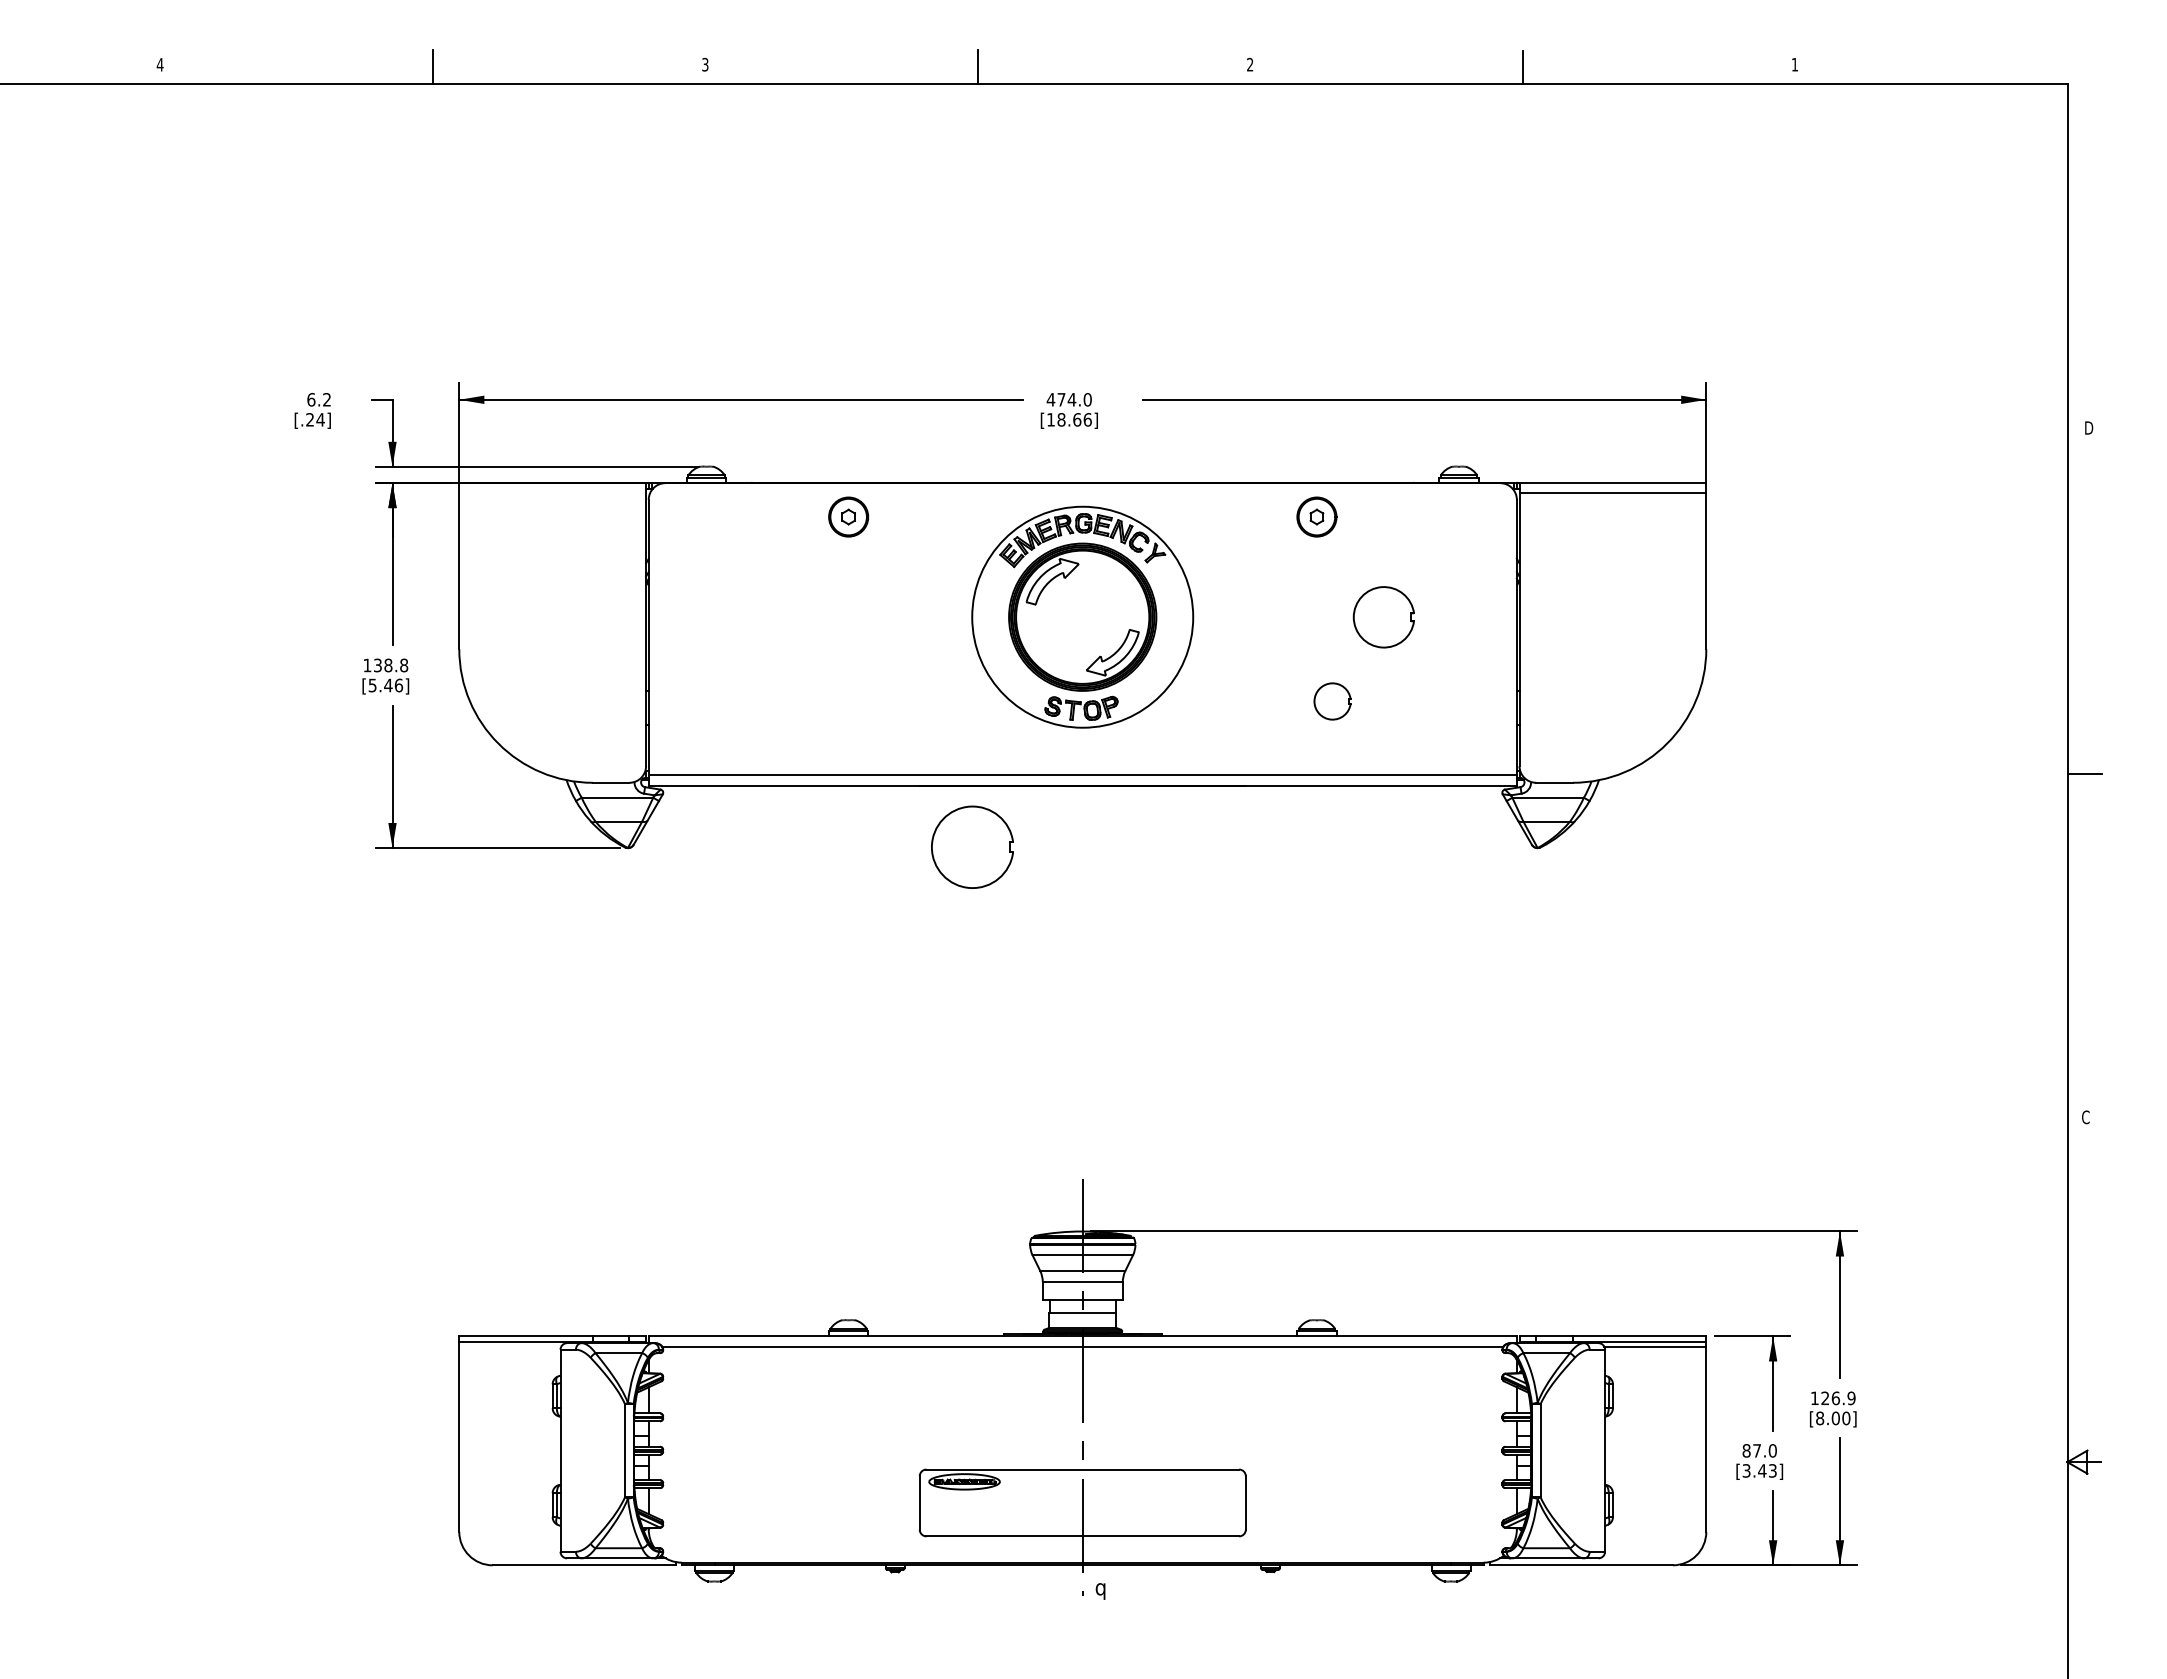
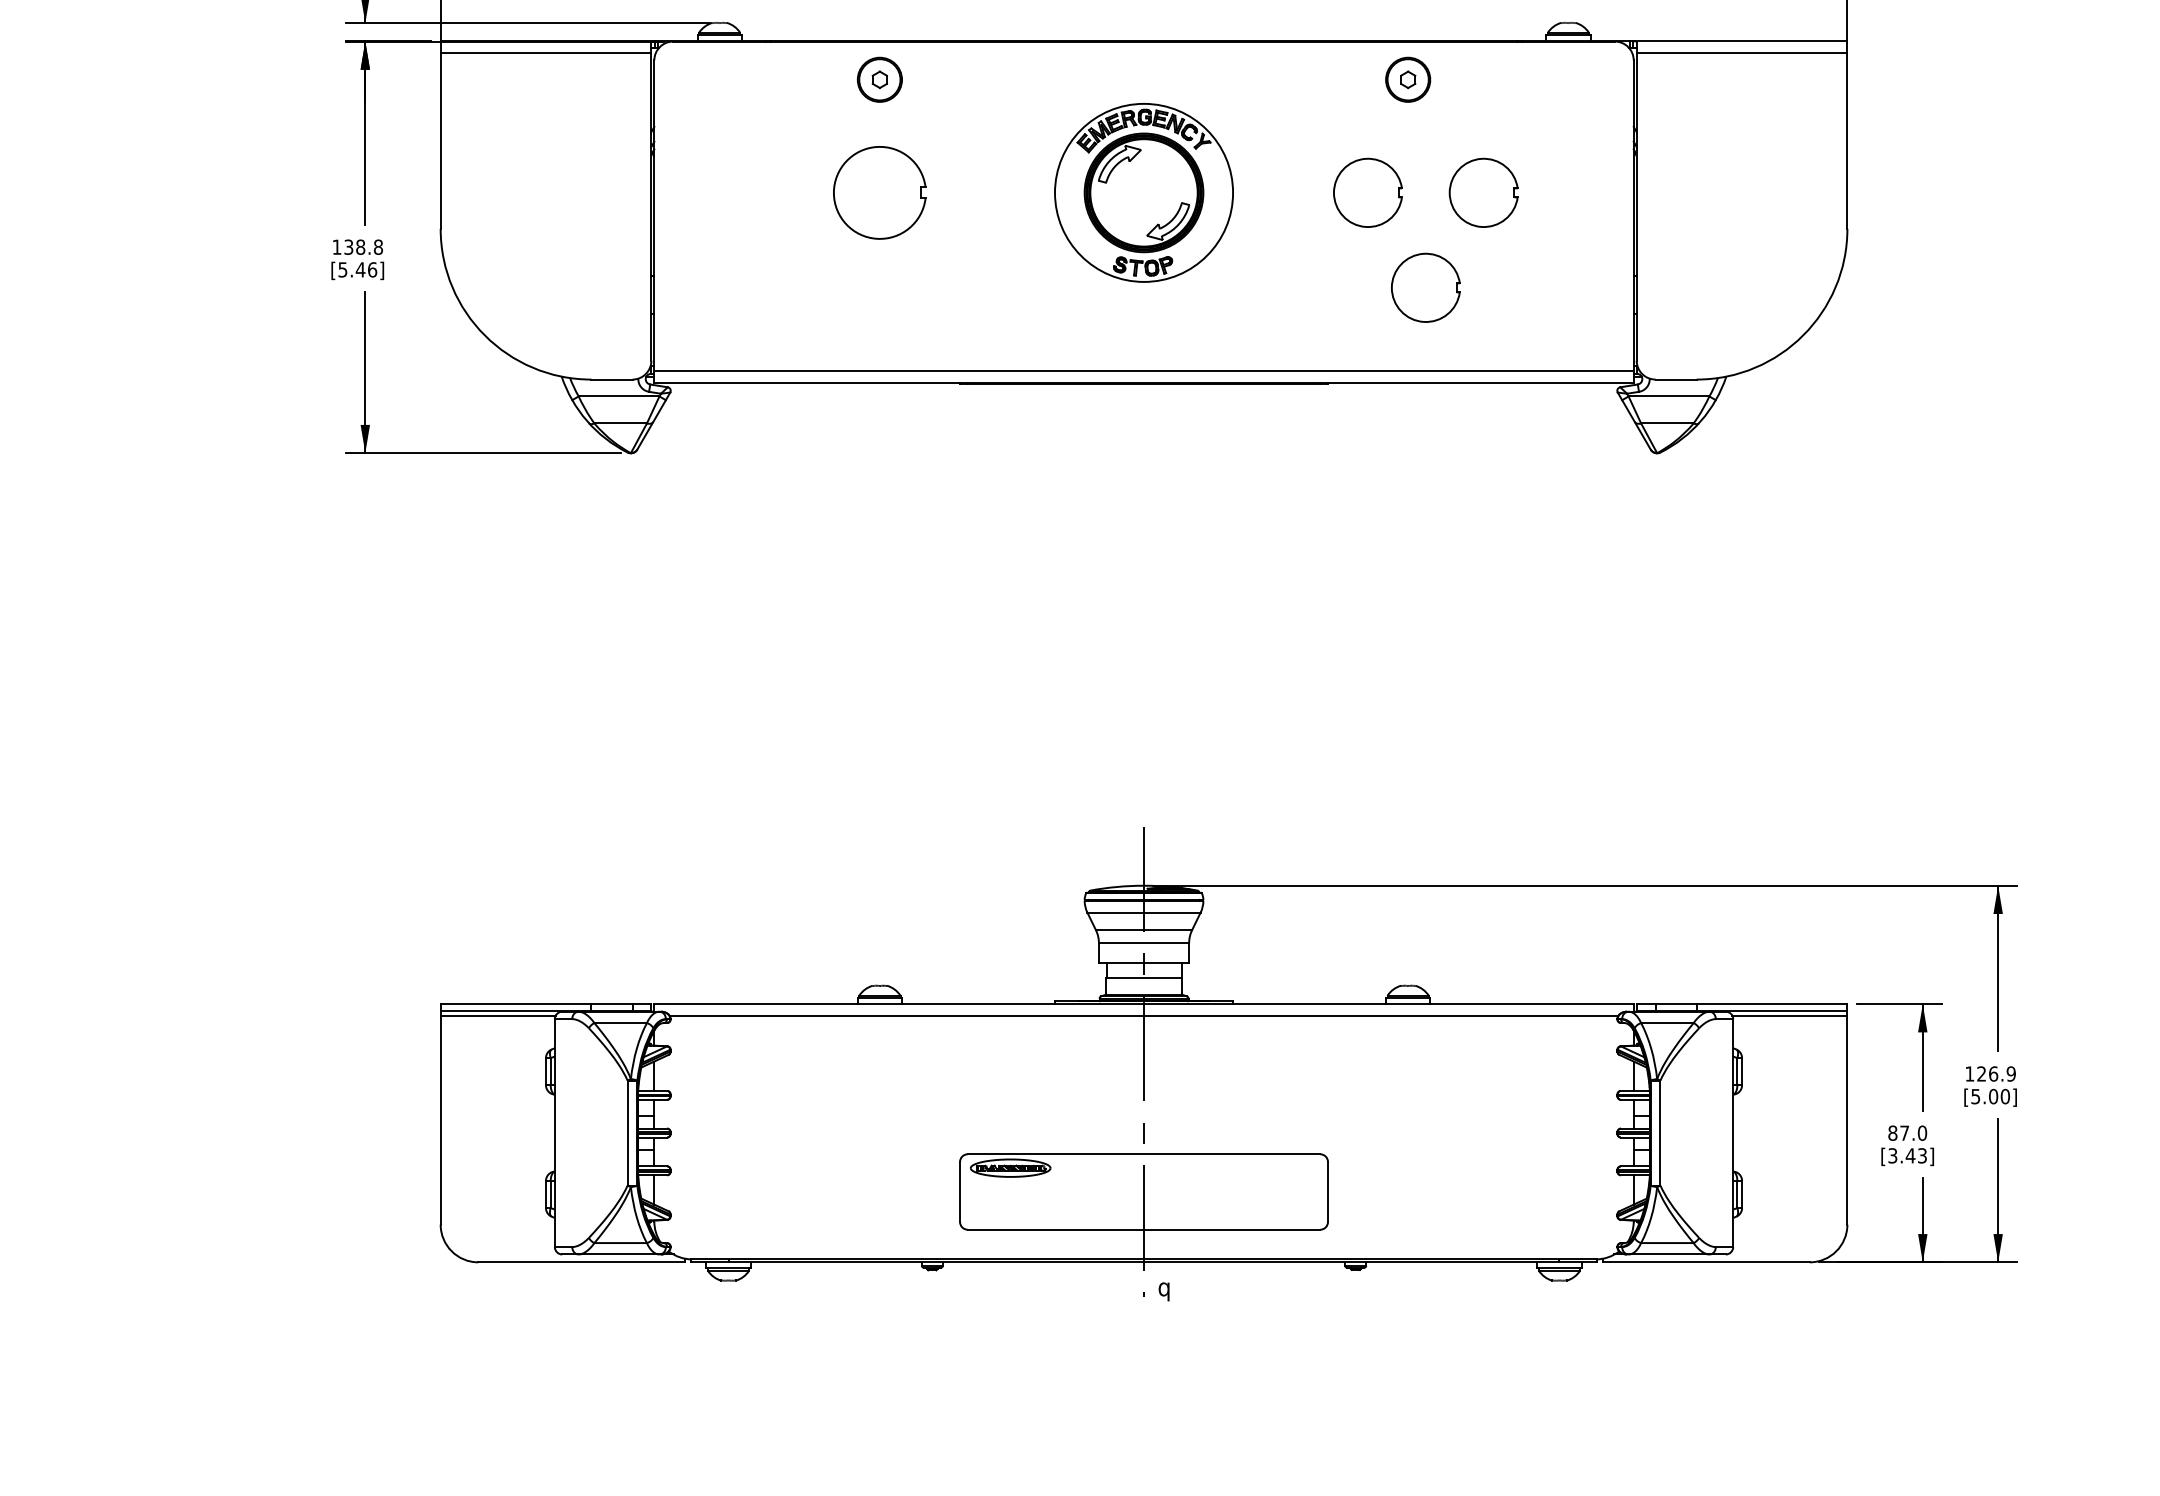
line: (552, 493) -> (545, 53), added
part: (1082, 617) -> (1143, 193), size x0.71
part: (1281, 617) -> (1368, 193), added
part: (1332, 701) -> (1425, 287), size x1.67
part: (972, 846) -> (879, 191), moved
line: (510, 1346) -> (498, 1015), added
text: (1820, 1418) -> (1976, 1096), [8.00] -> [5.00]

